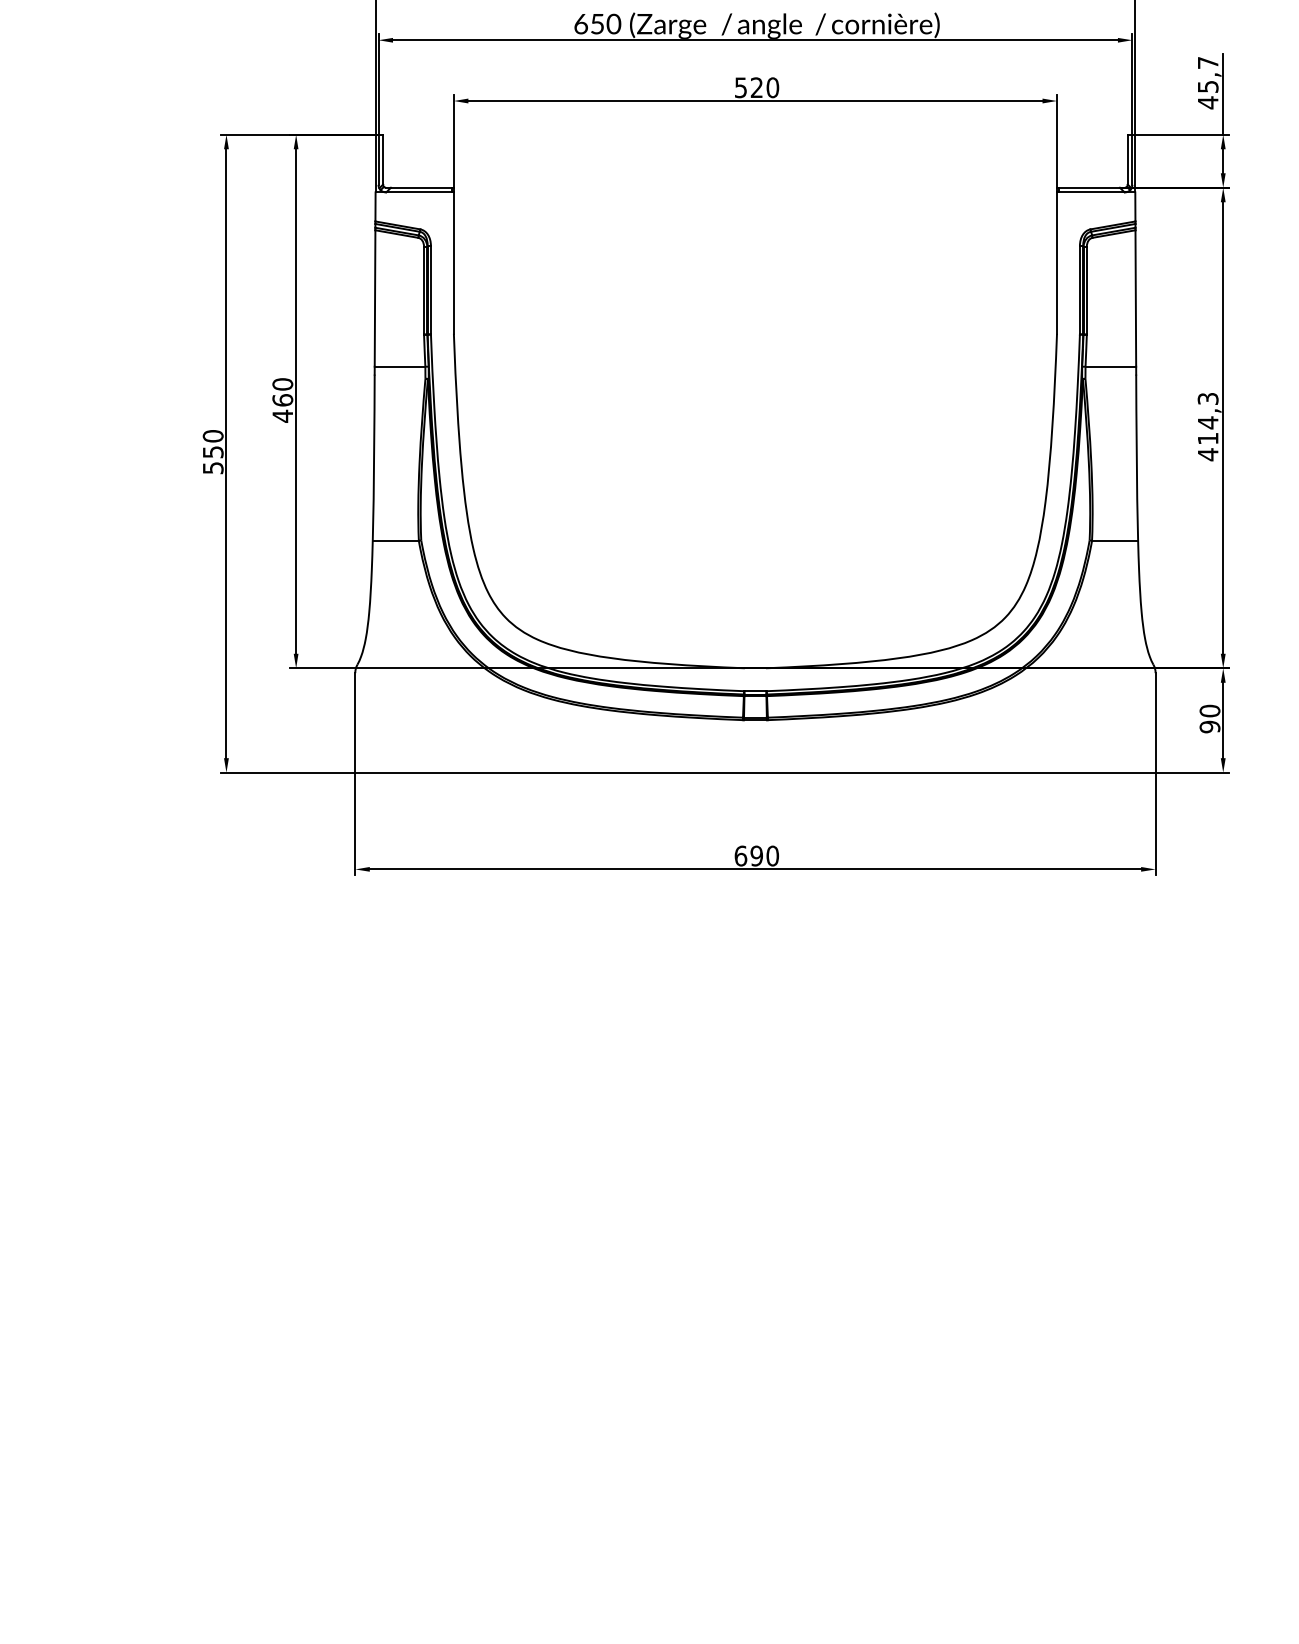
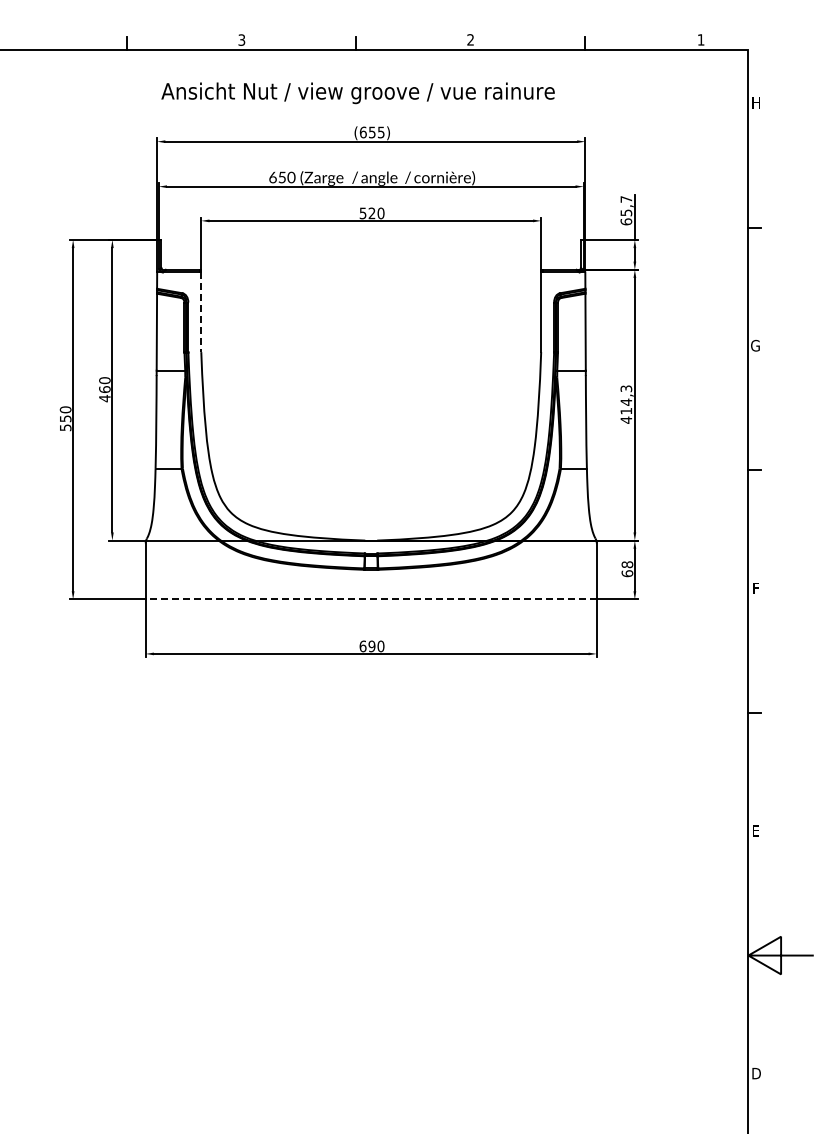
text: (1208, 102) -> (626, 221), 45,7 -> 65,7
line: (454, 263) -> (201, 312), solid -> dashed
text: (1210, 719) -> (627, 569), 90 -> 68
line: (755, 772) -> (371, 599), solid -> dashed

